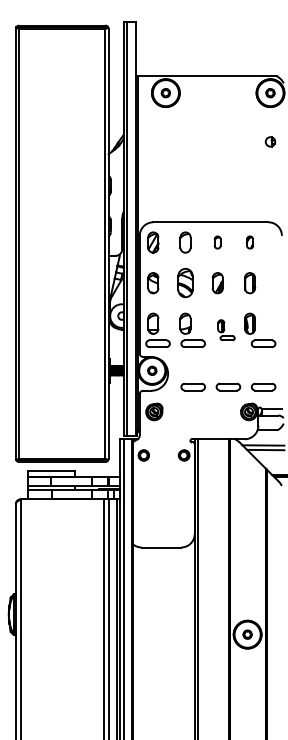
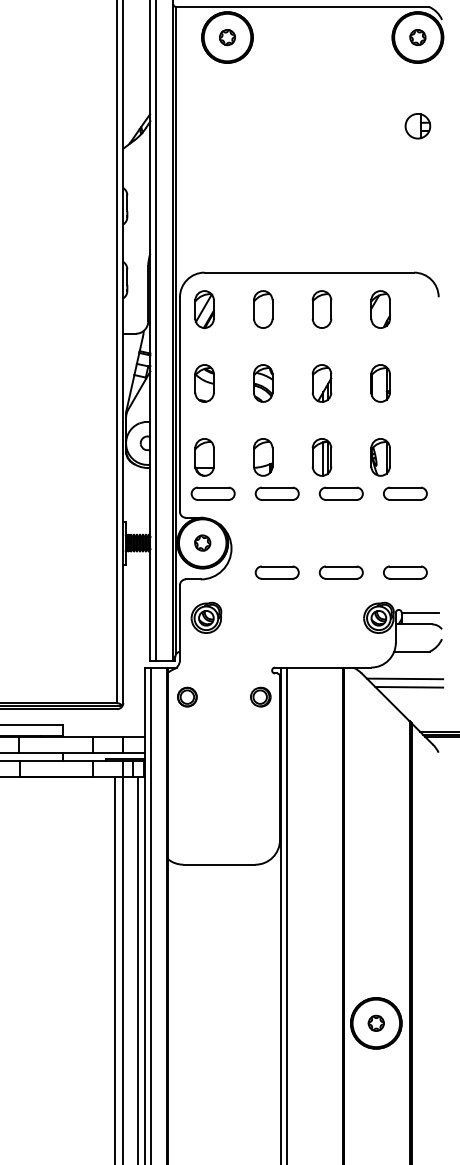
part: (270, 141) -> (417, 125), size x1.43
part: (217, 242) -> (321, 309), size x1.67
part: (249, 242) -> (379, 309), size x1.67
part: (185, 283) -> (263, 384), size x0.71
part: (226, 329) -> (337, 467), size x1.67

